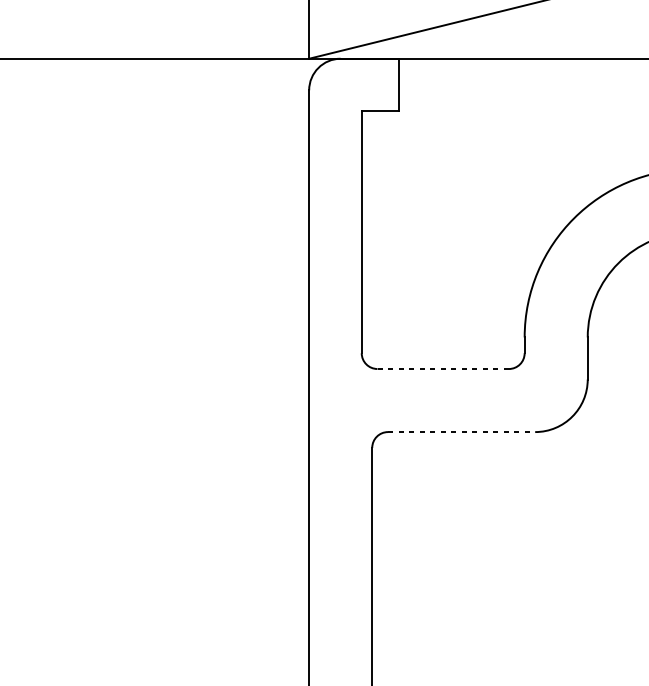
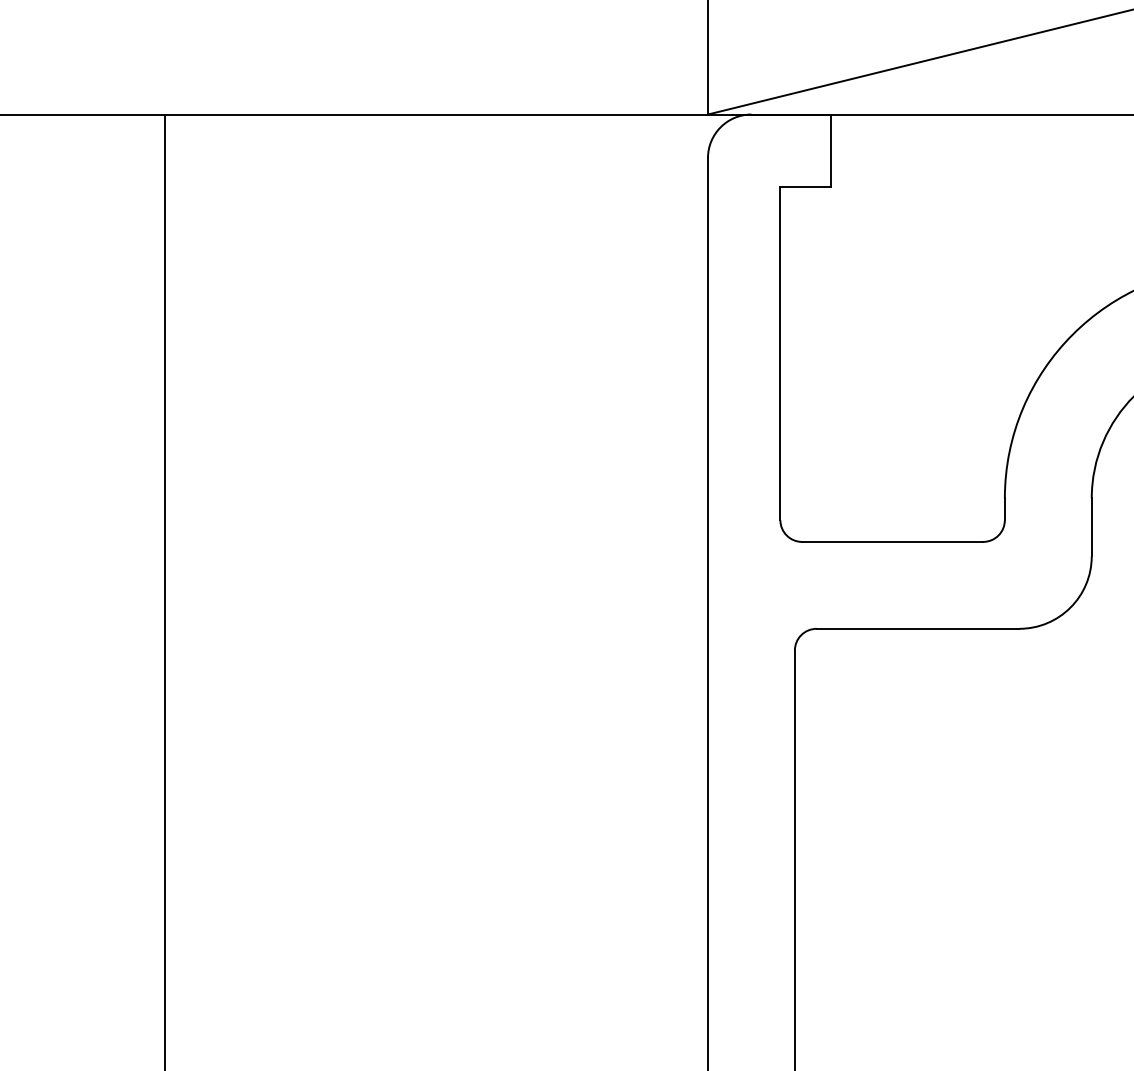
line: (443, 368) -> (892, 541), dashed -> solid
line: (461, 431) -> (918, 628), dashed -> solid

